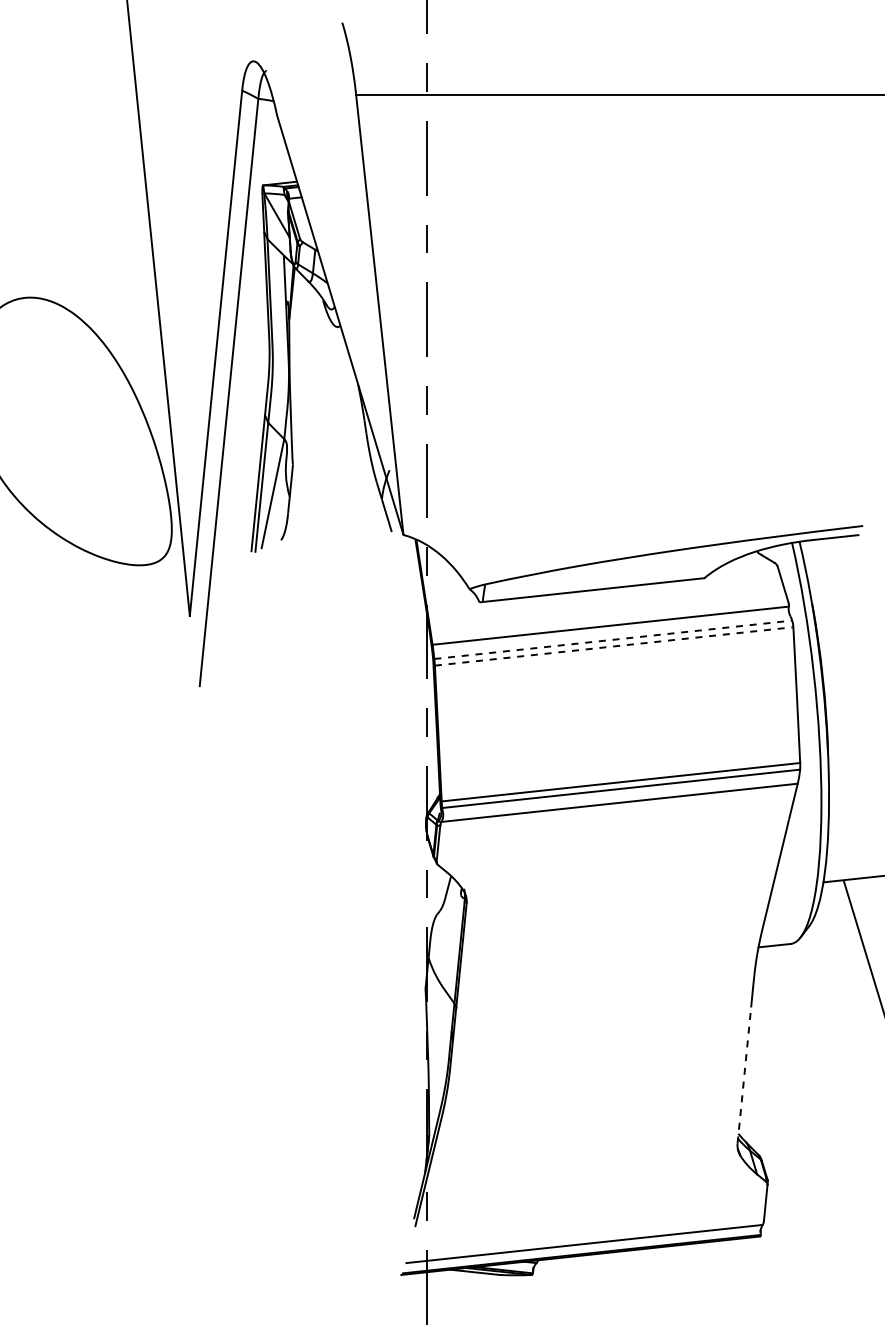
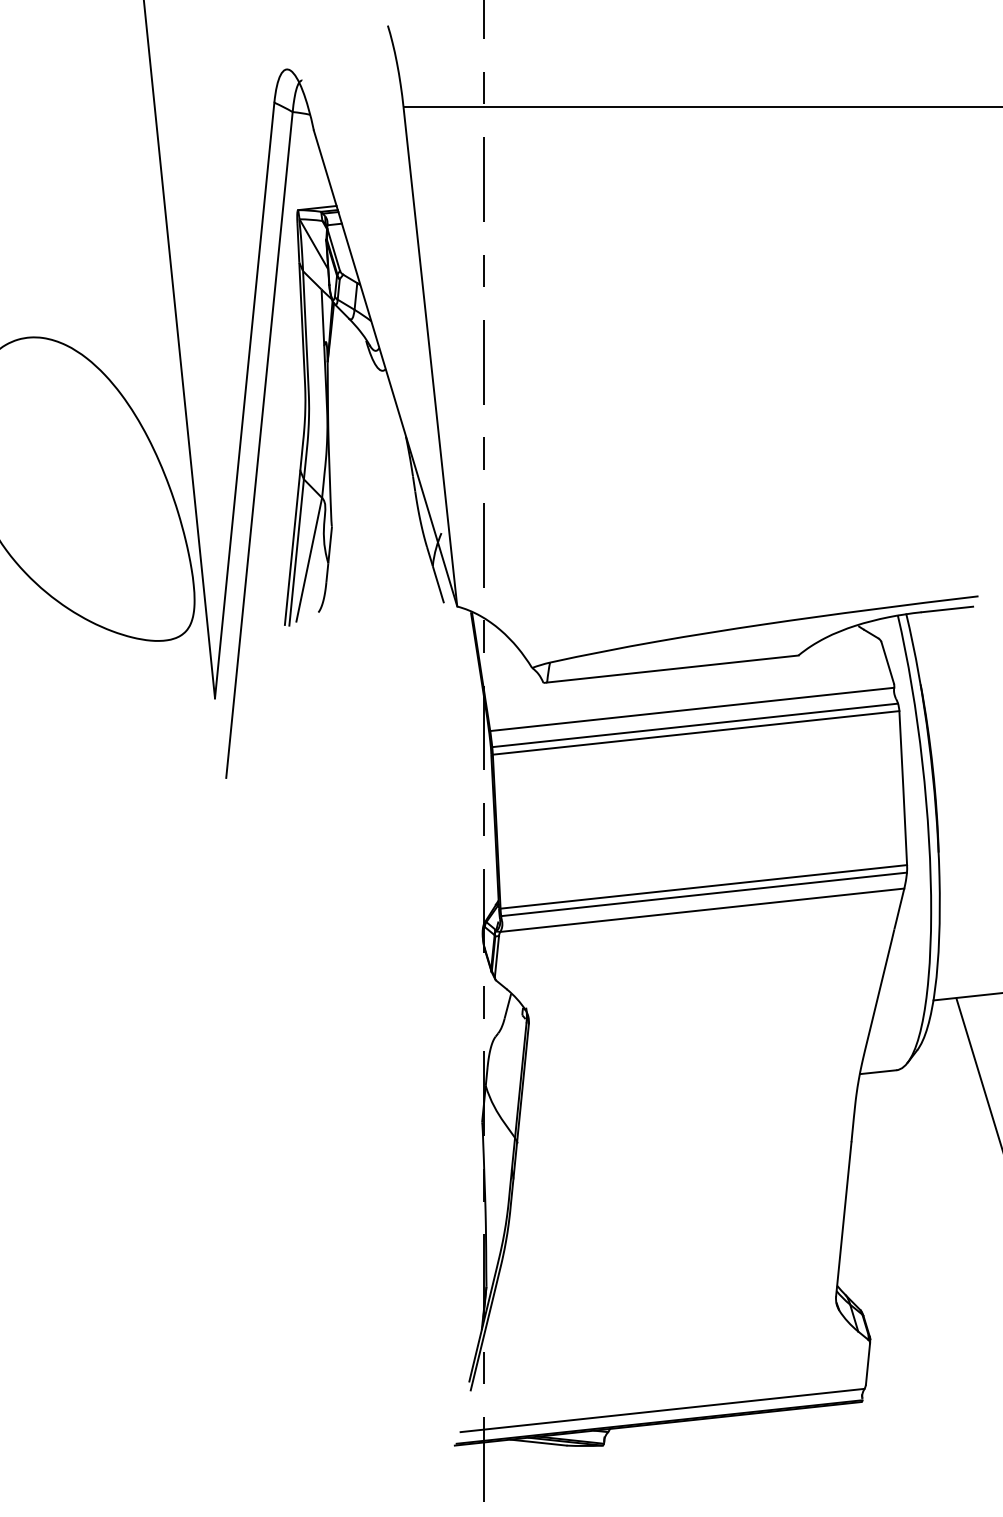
line: (613, 639) -> (695, 725), dashed -> solid
line: (614, 646) -> (696, 732), dashed -> solid
line: (744, 1074) -> (843, 1218), dashed -> solid

